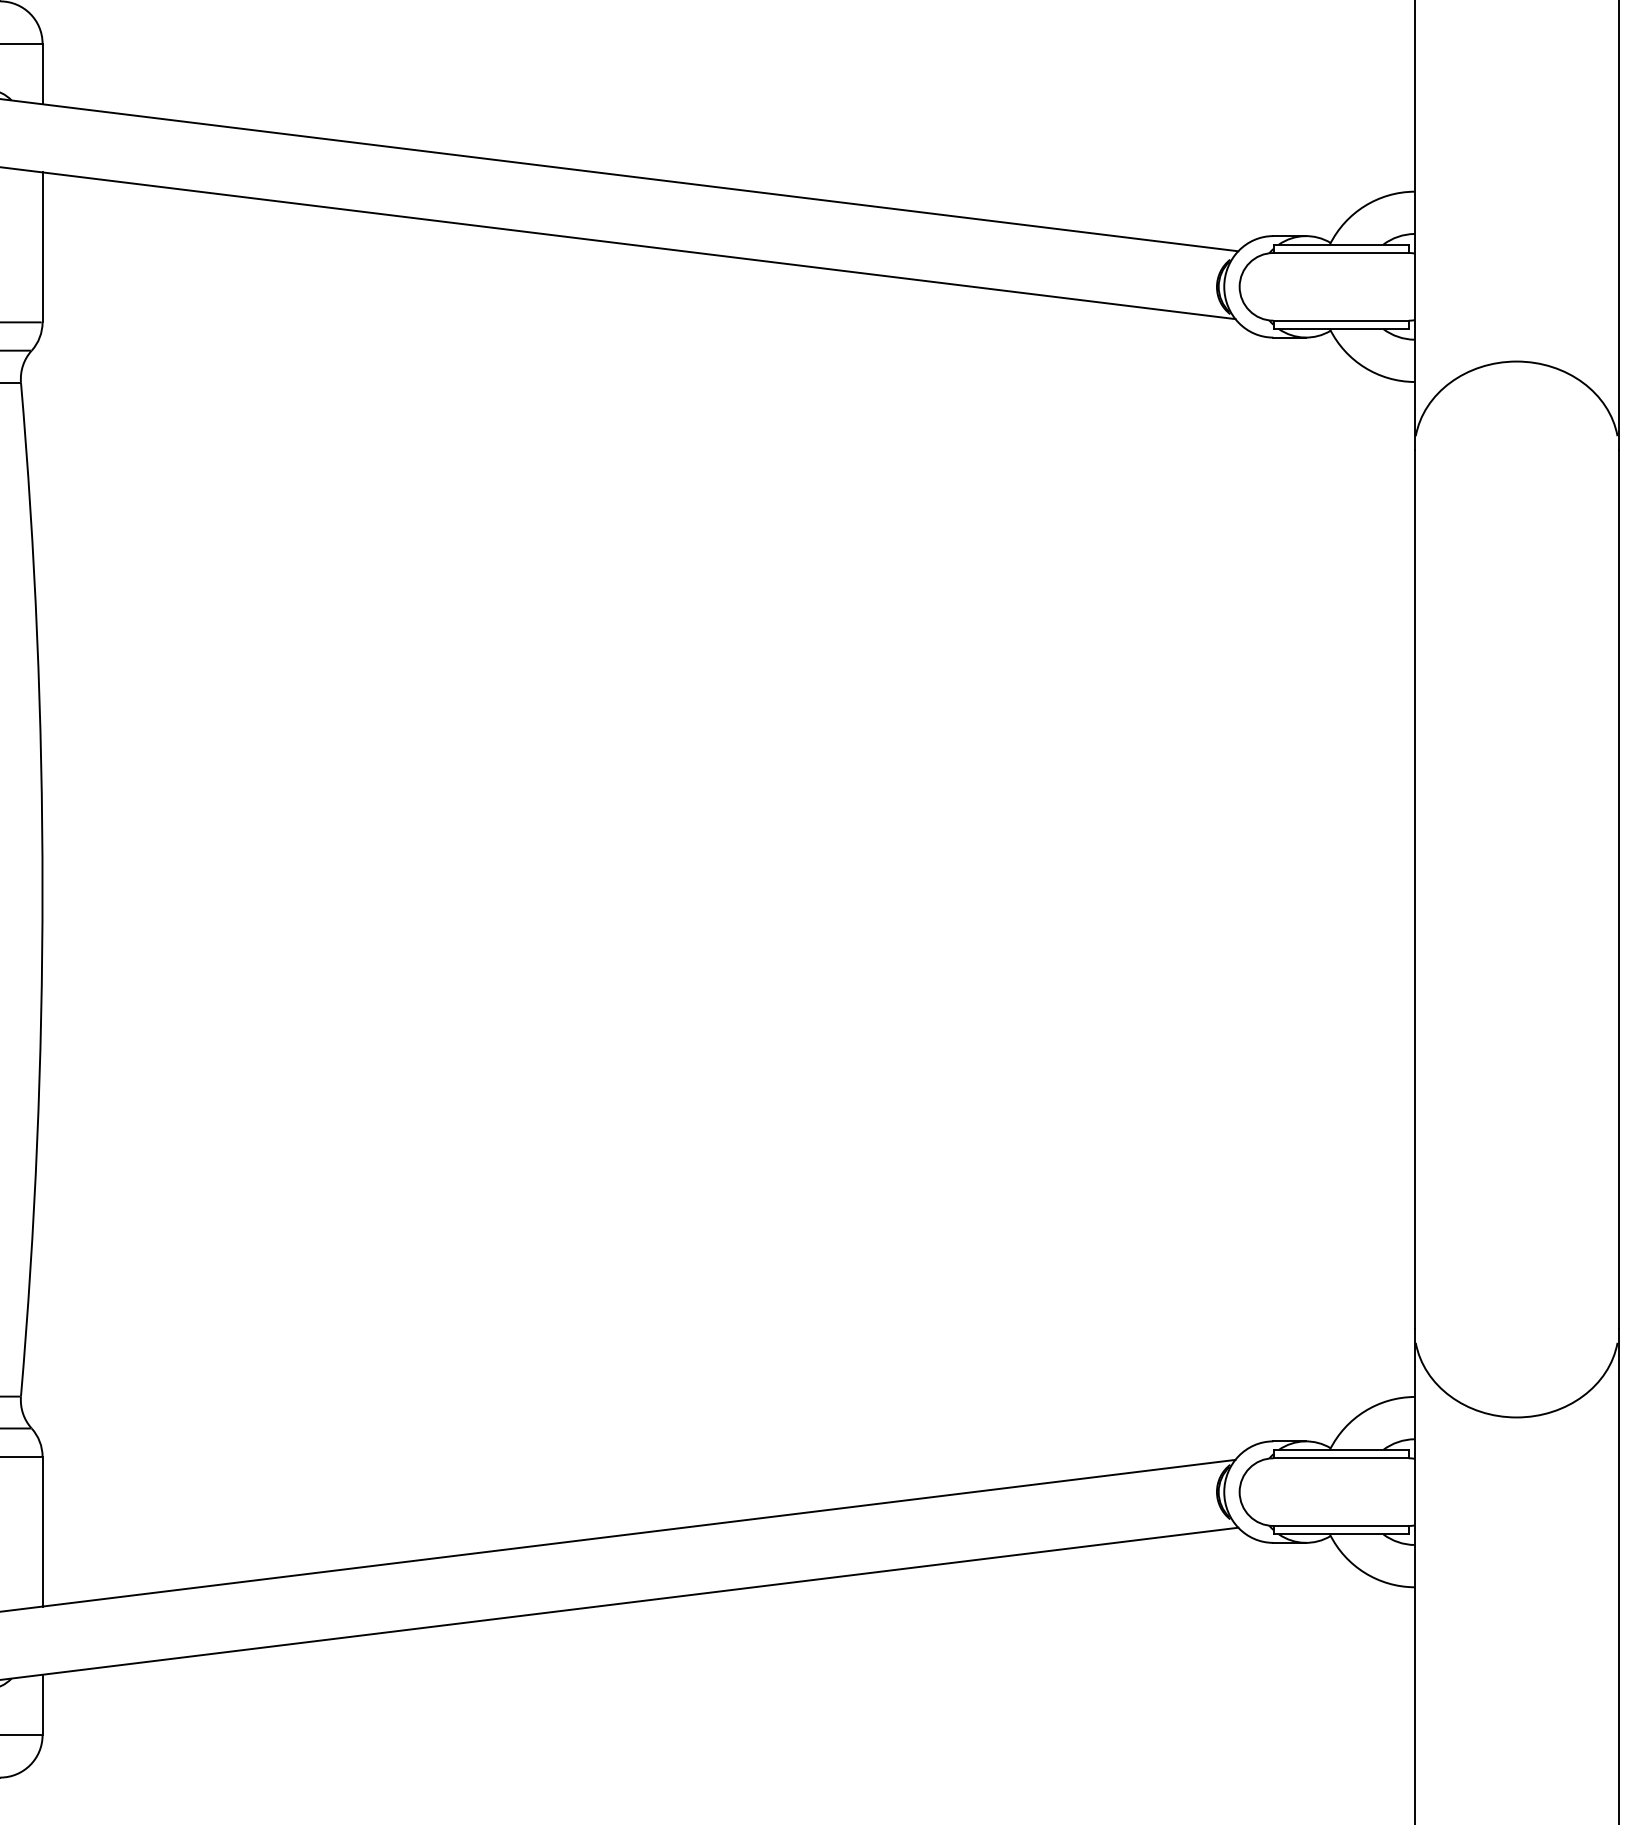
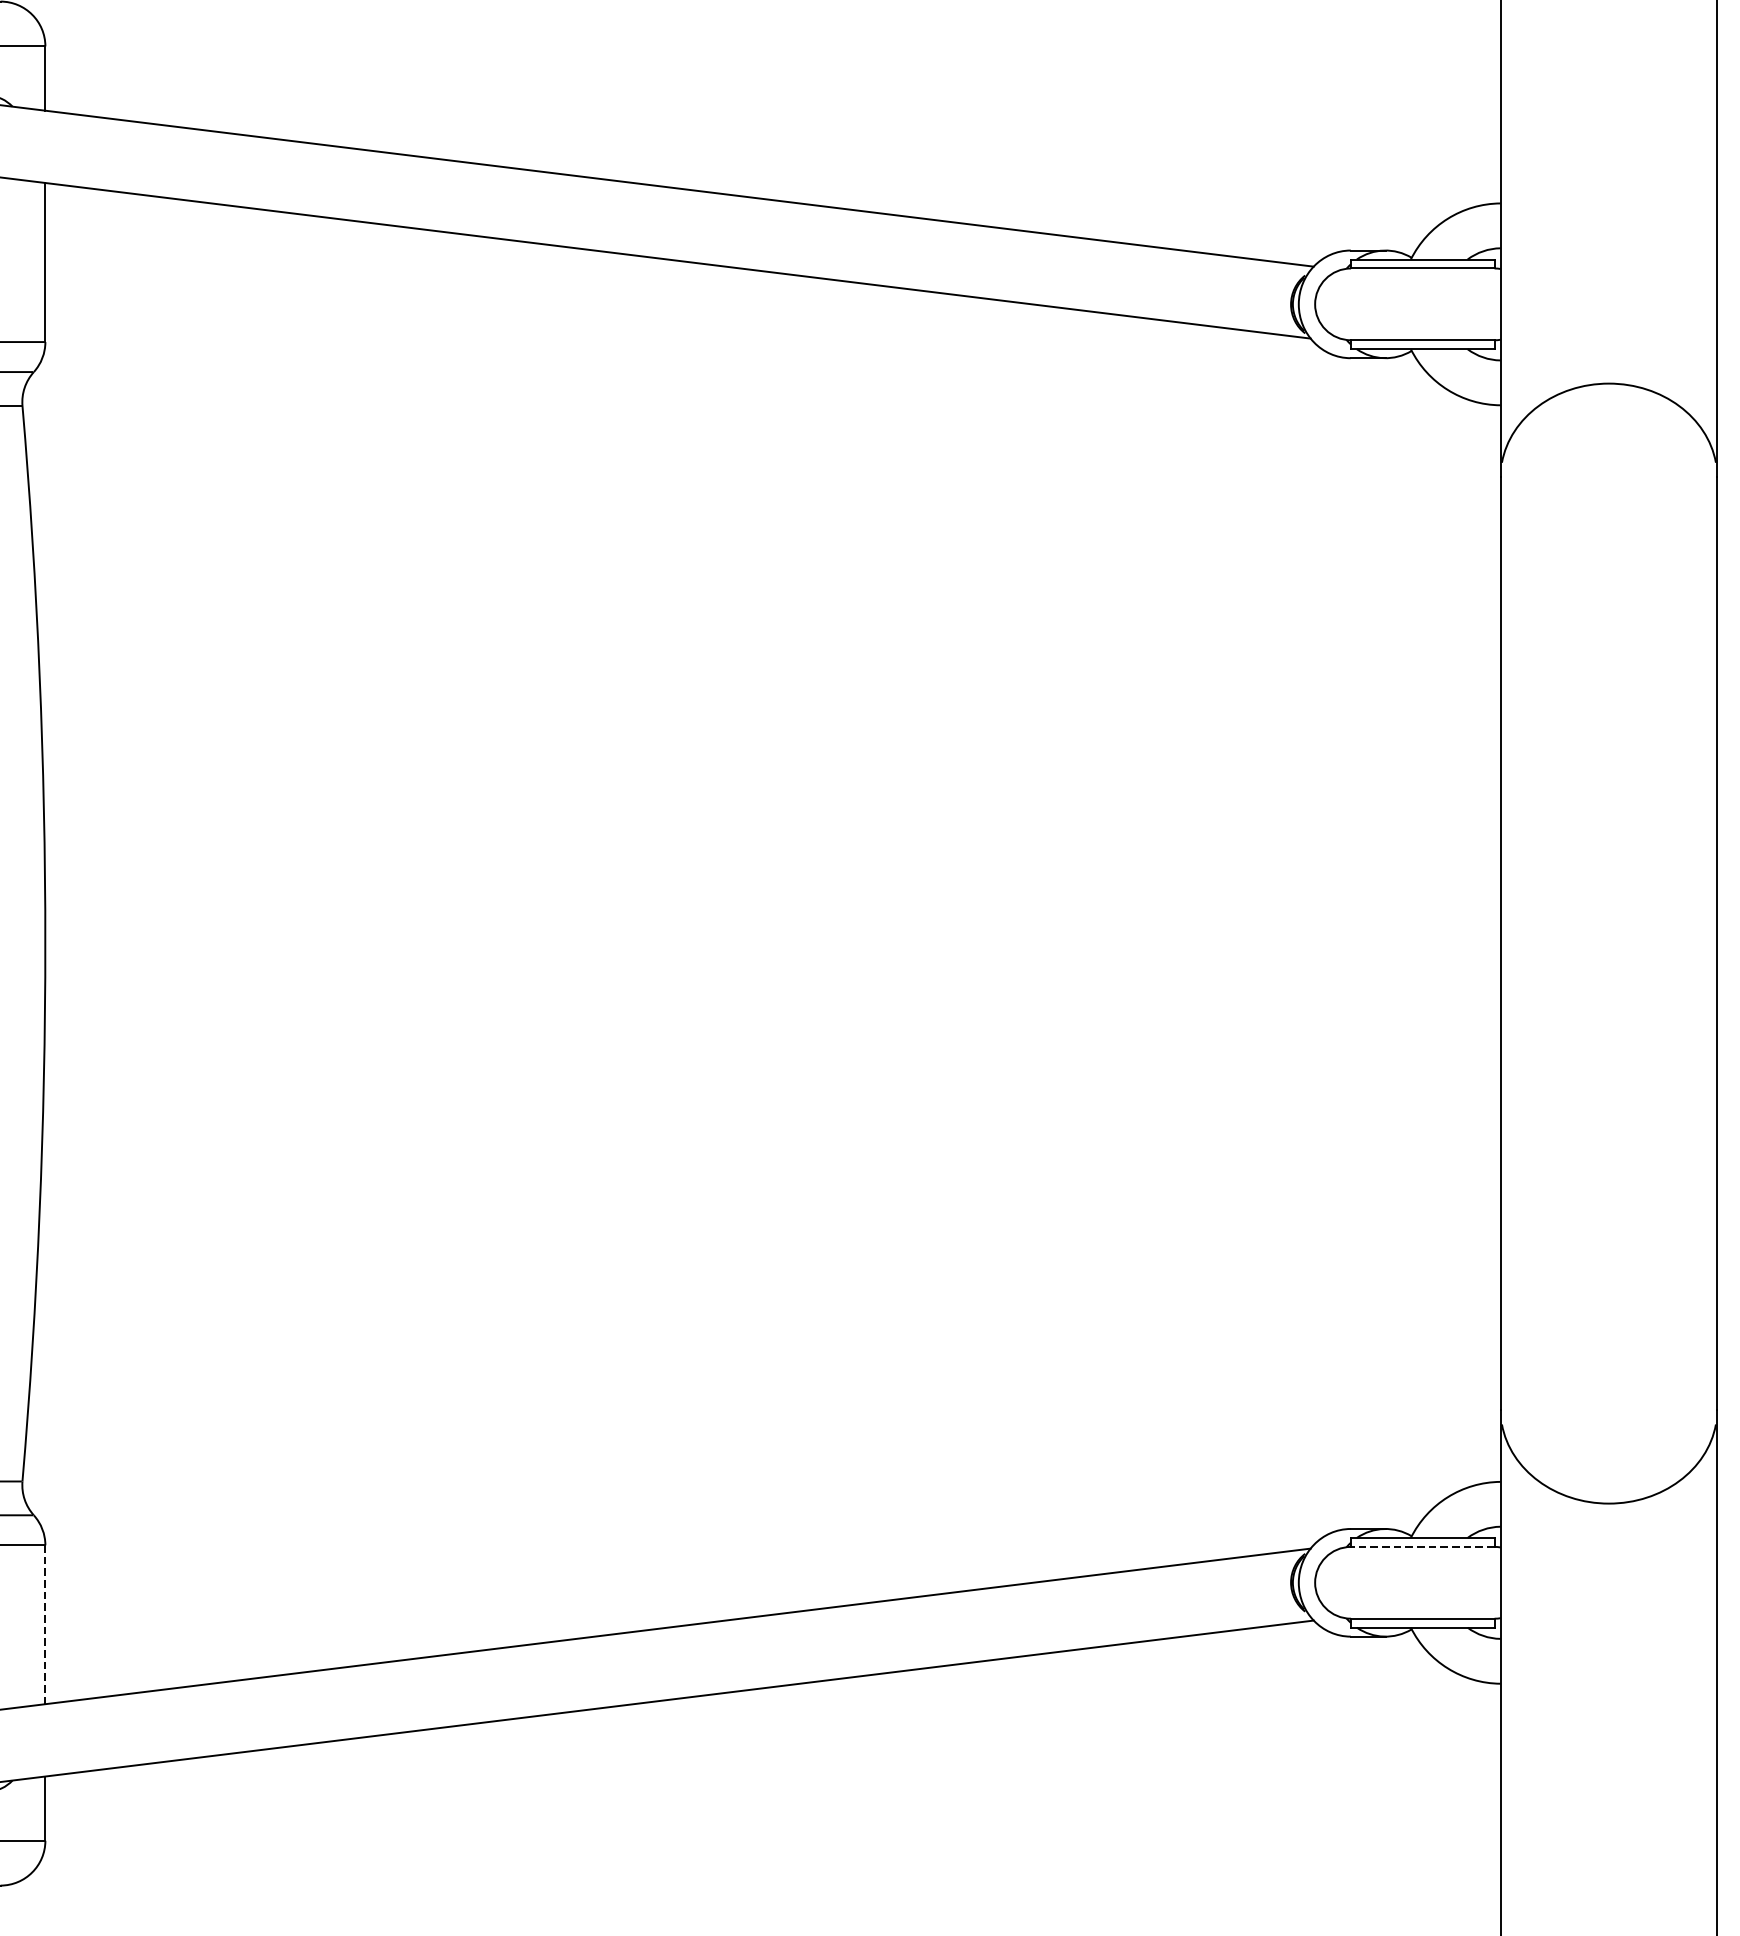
line: (1341, 1458) -> (1423, 1547), solid -> dashed
line: (42, 1531) -> (45, 1624), solid -> dashed

